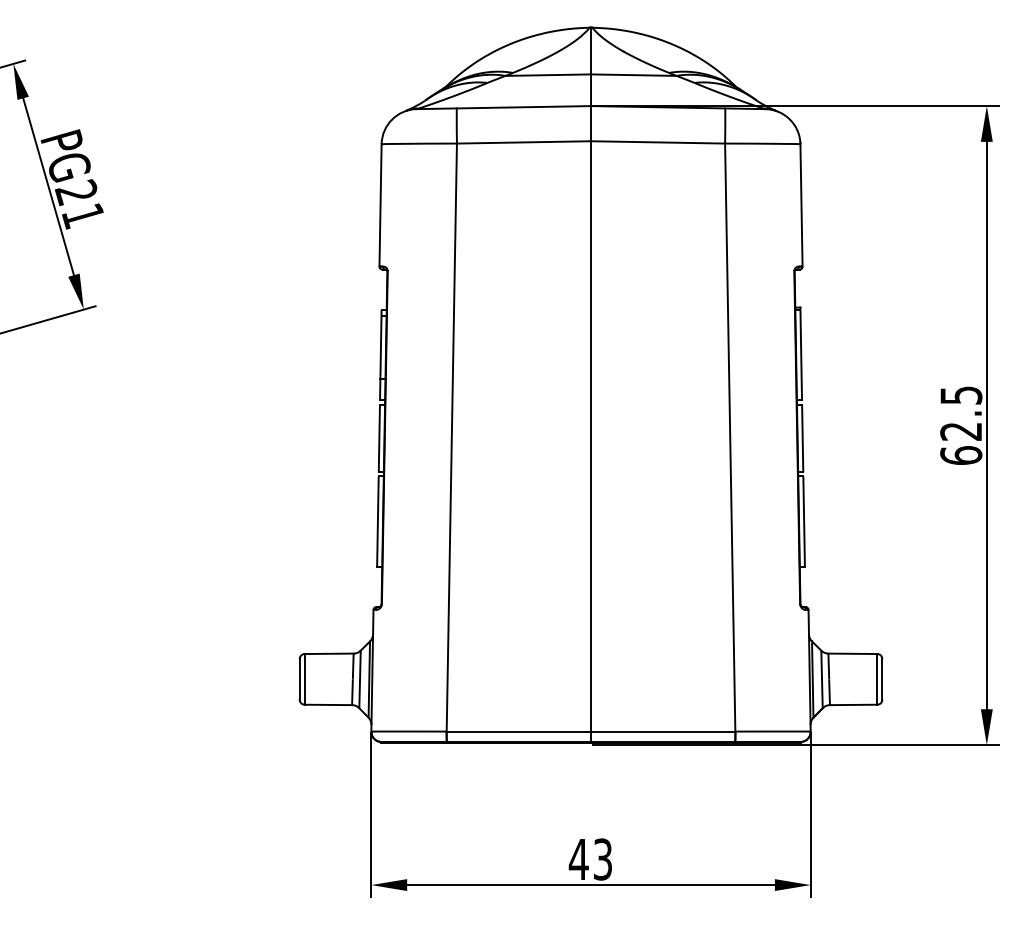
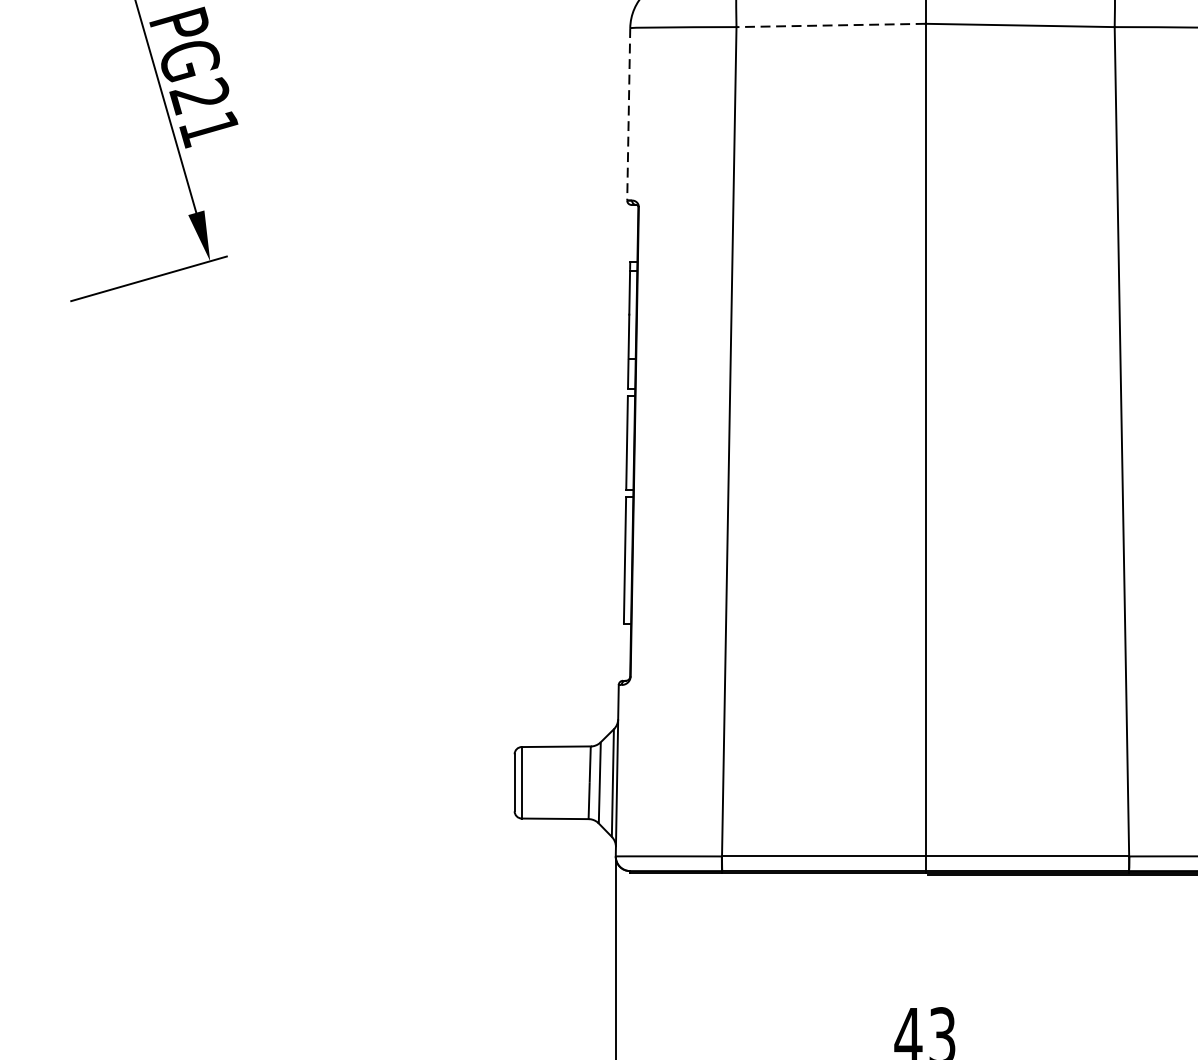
line: (523, 142) -> (830, 25), solid -> dashed
line: (380, 205) -> (628, 114), solid -> dashed

